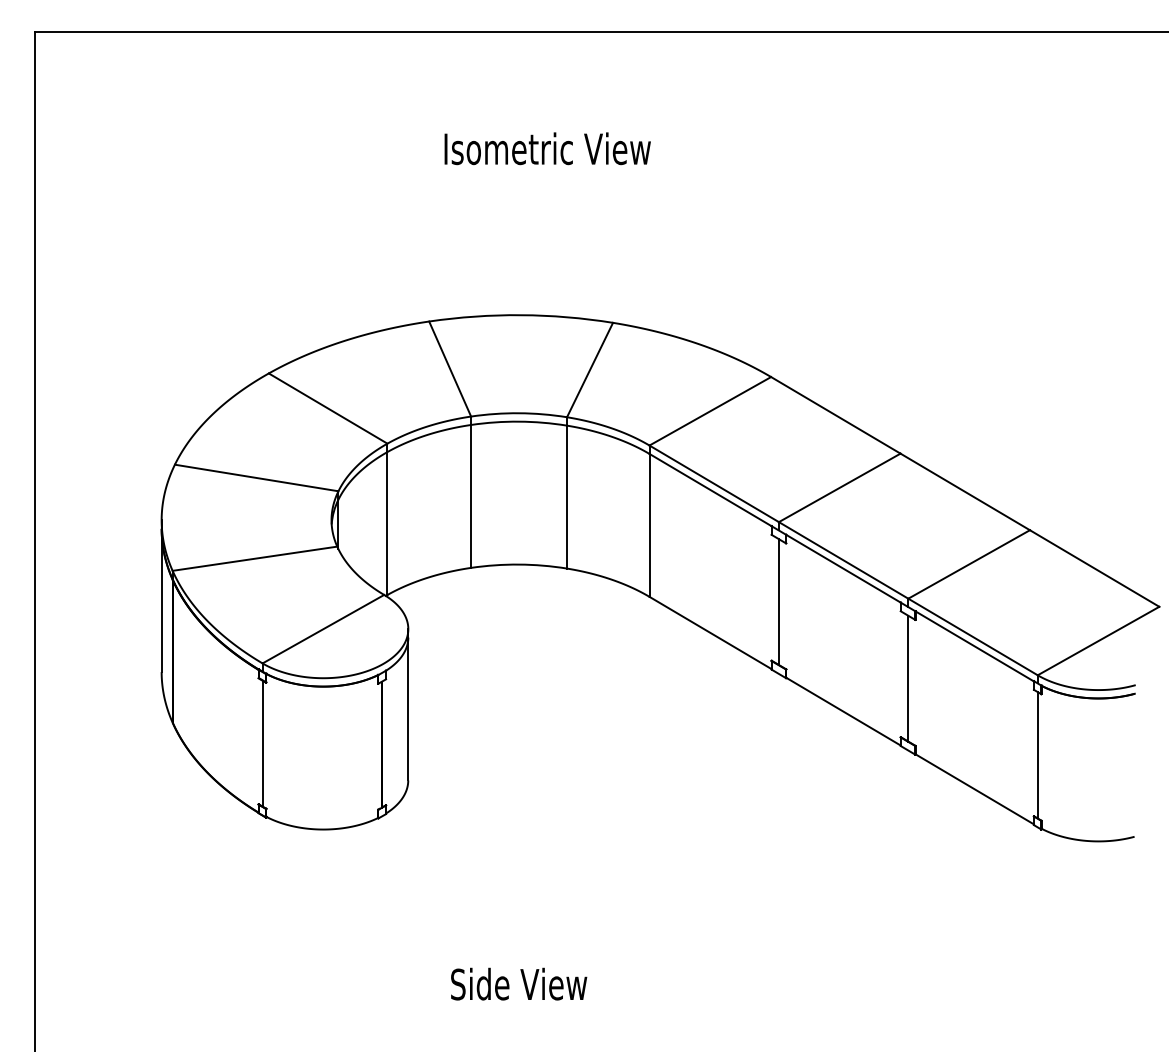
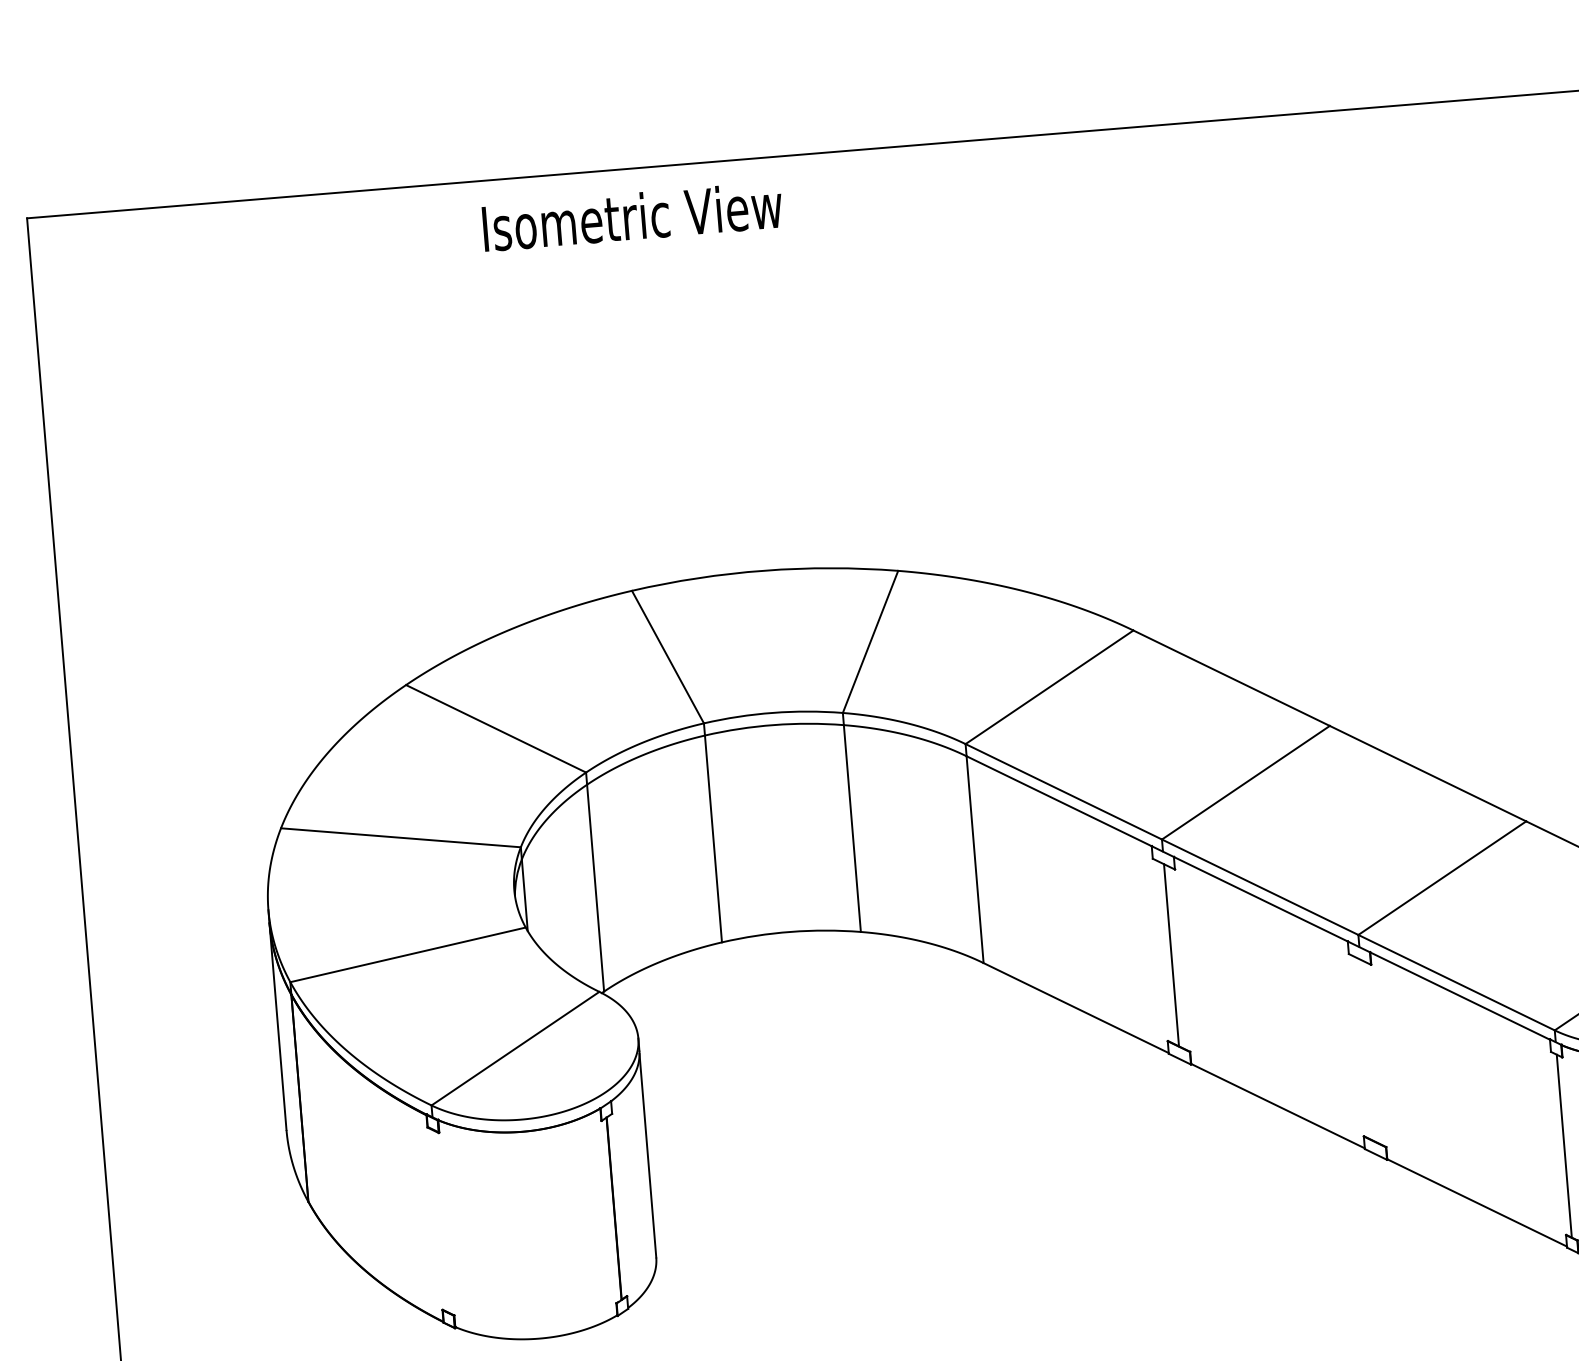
text: (547, 148) -> (632, 216), moved
line: (908, 678) -> (1368, 1050), removed
line: (262, 743) -> (440, 1221), removed

